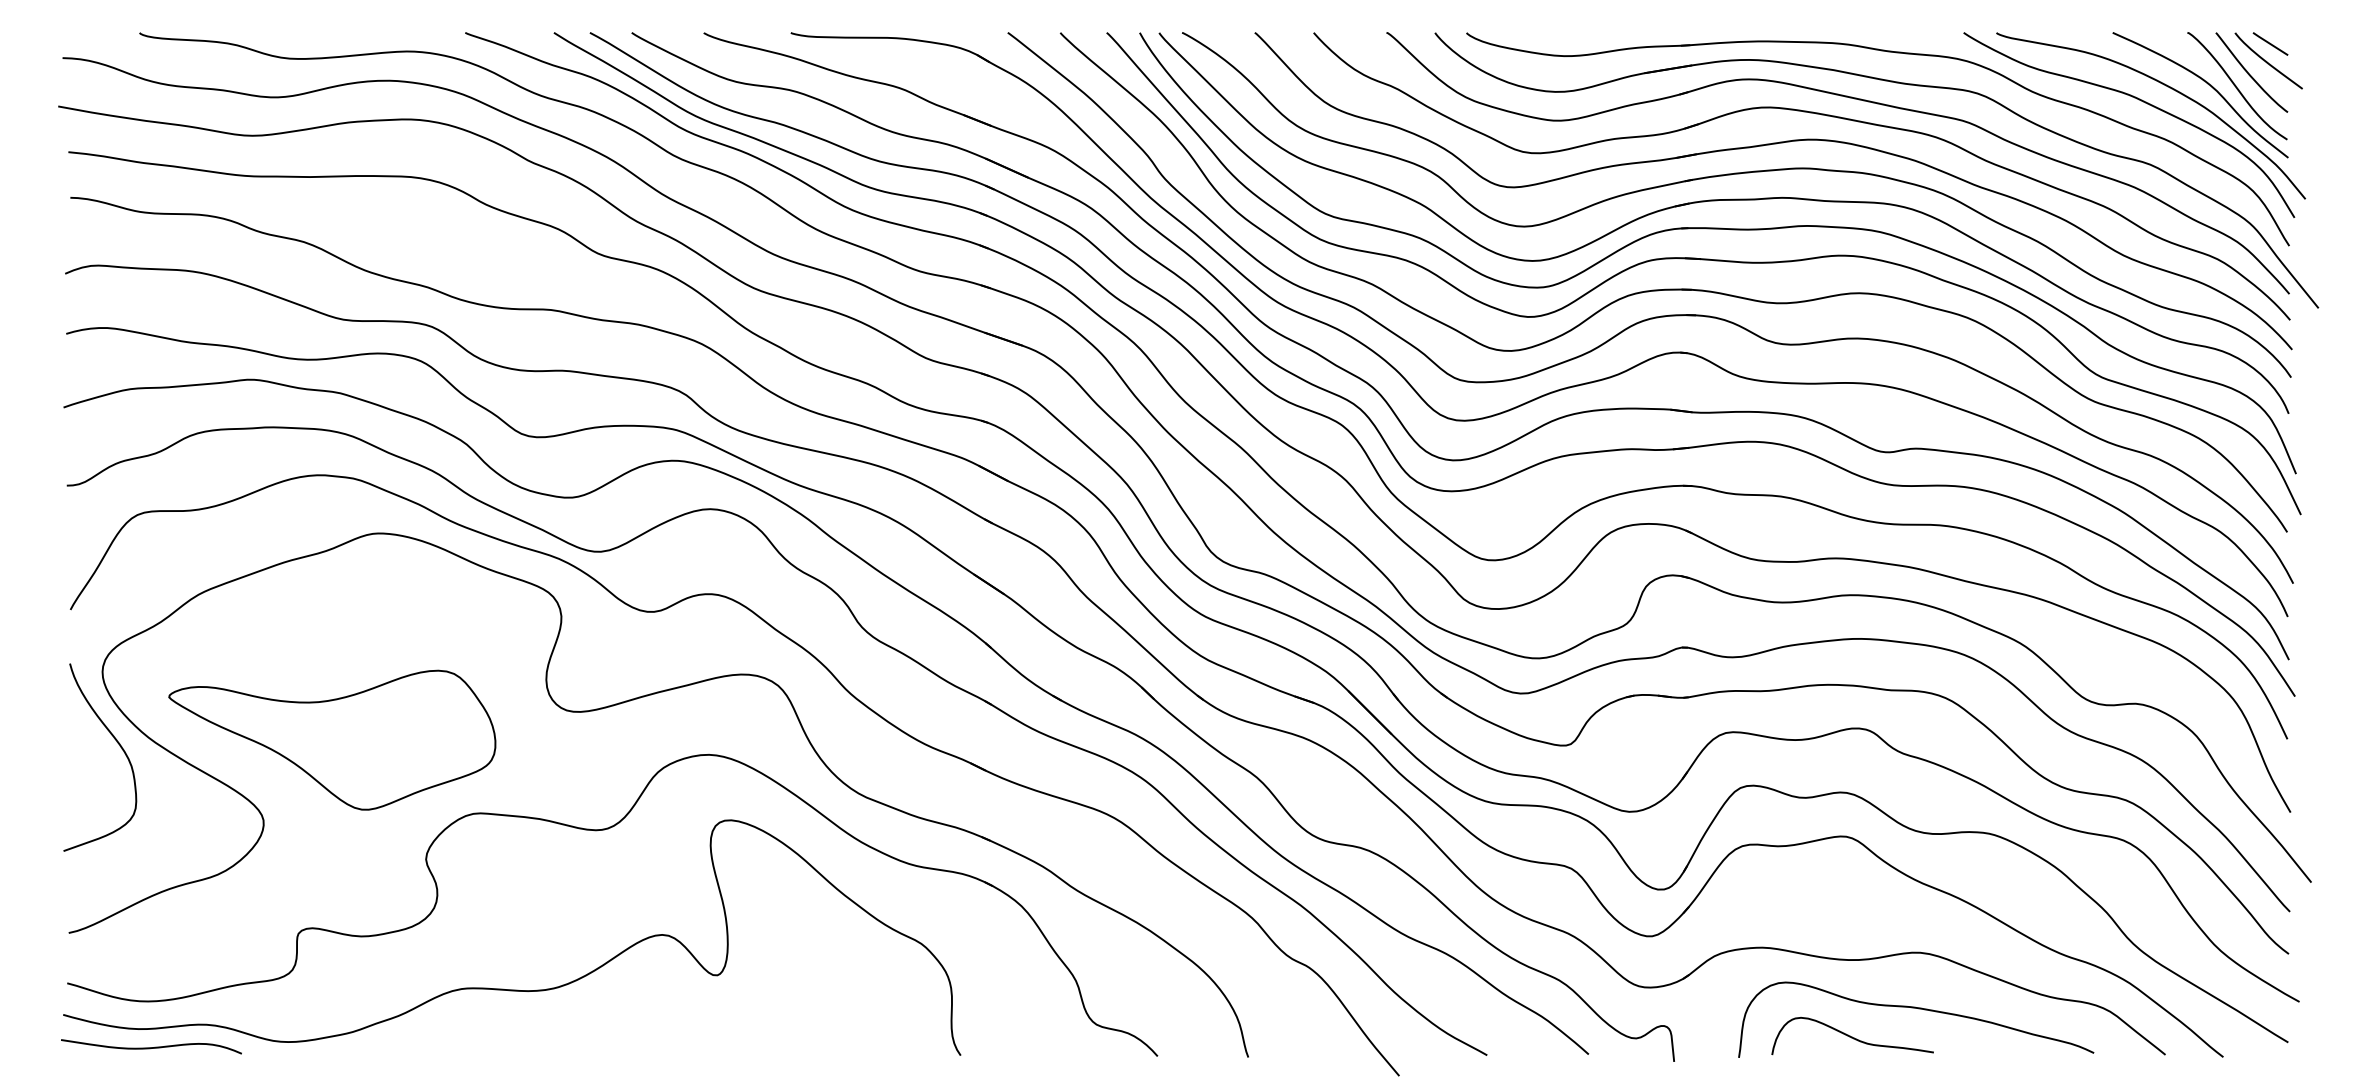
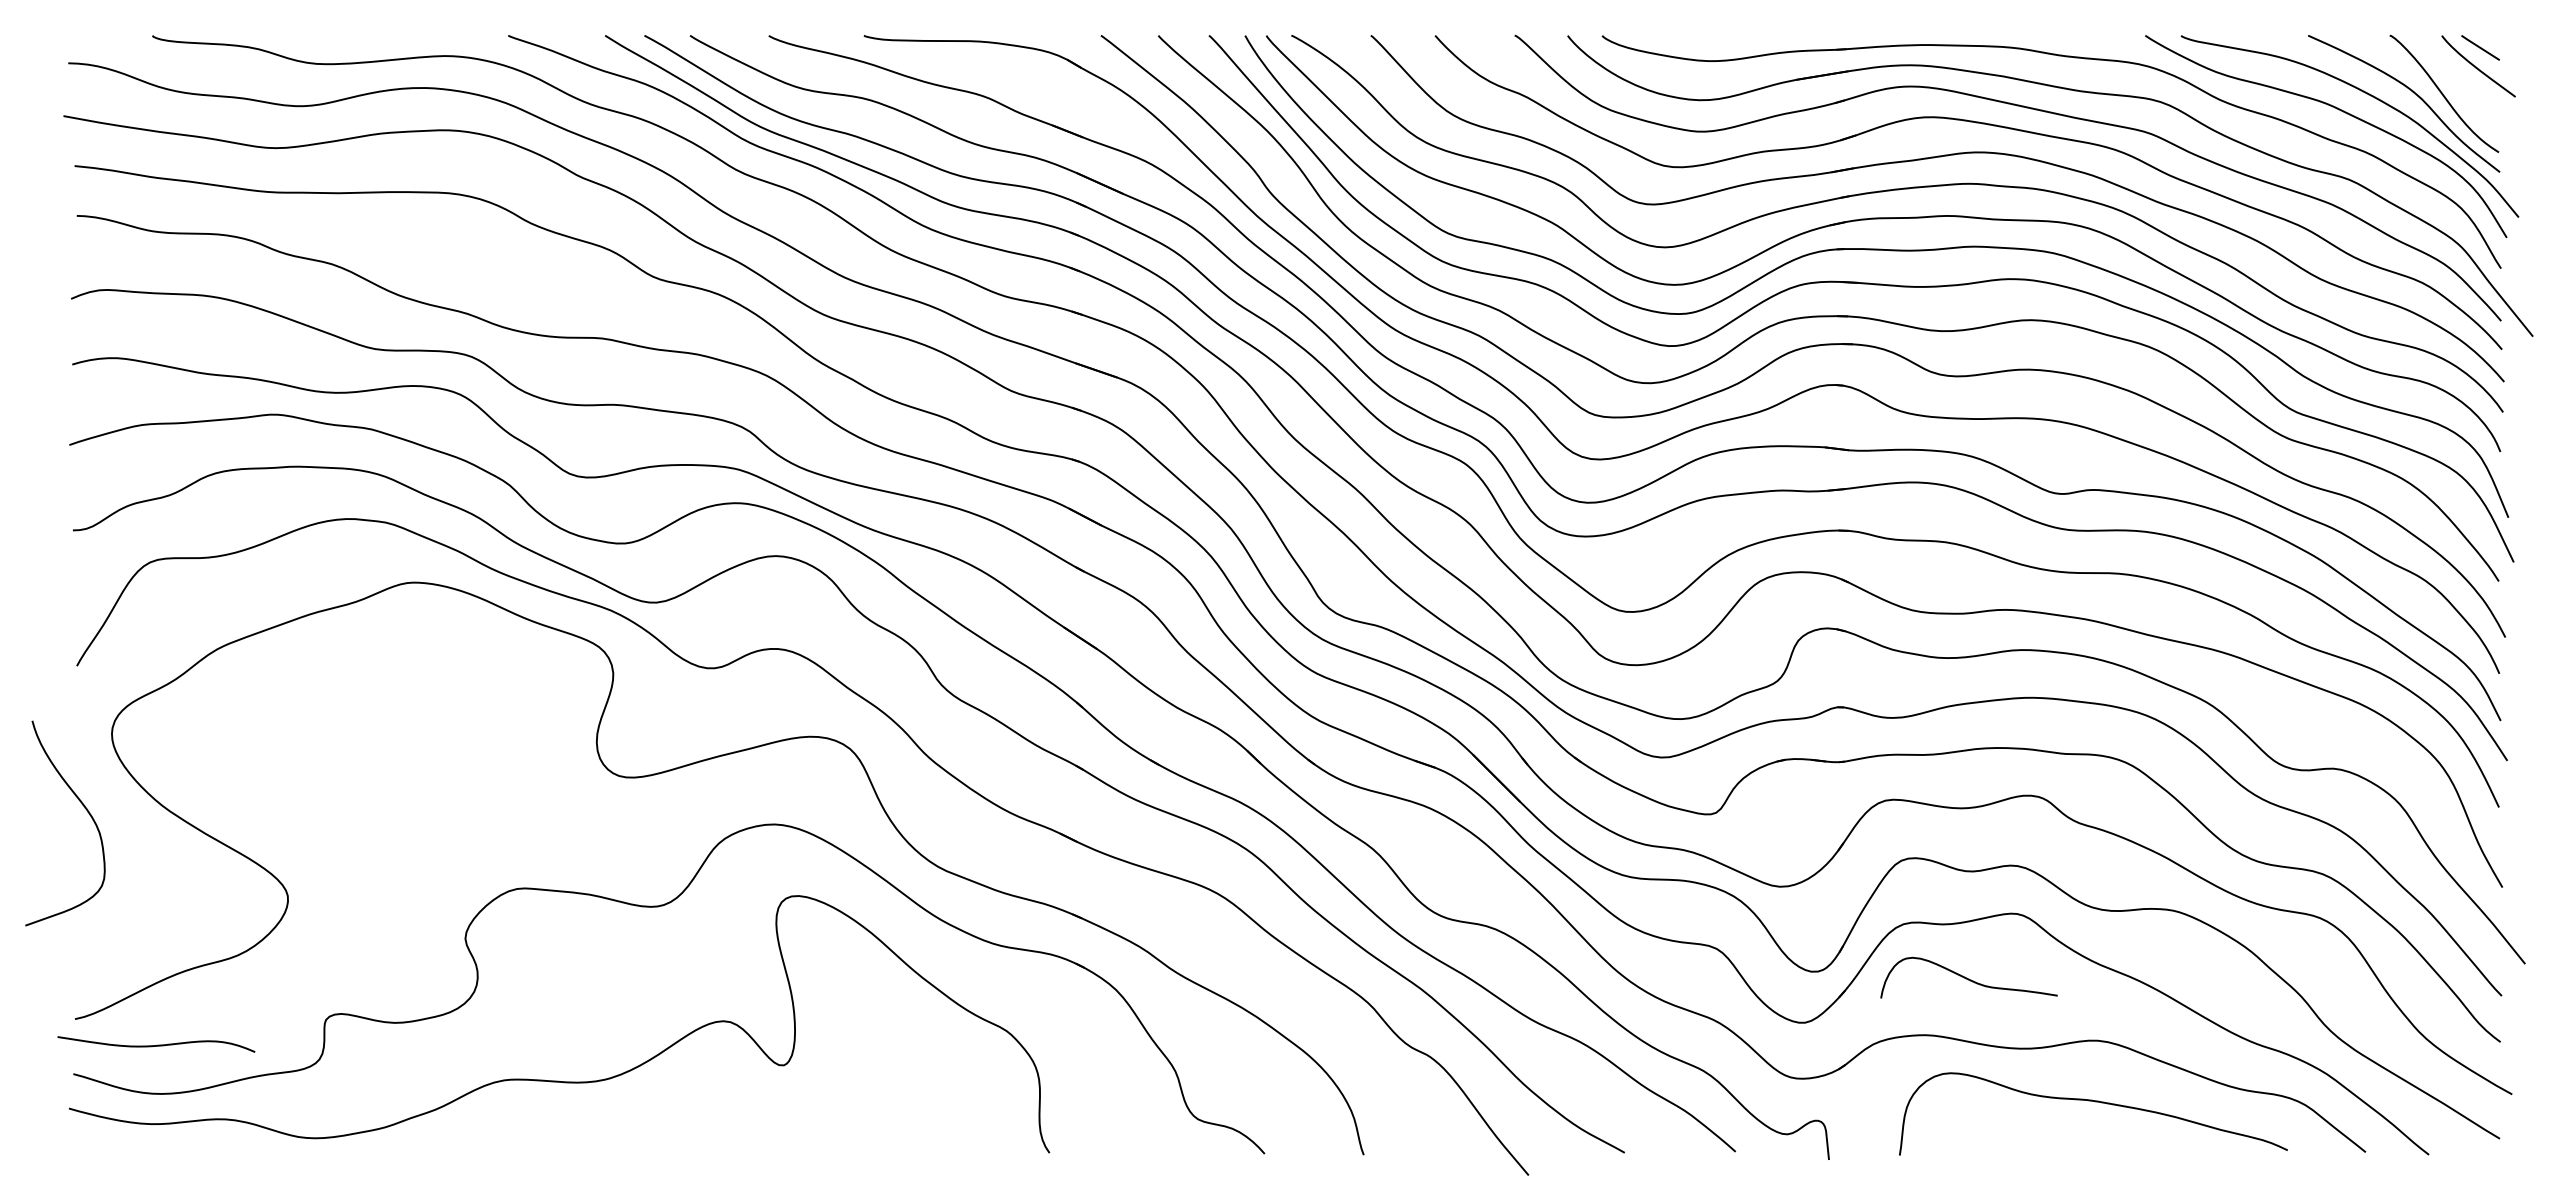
curve: (2249, 72) -> (2457, 79), removed
part: (331, 740) -> (362, 808), removed
curve: (117, 743) -> (84, 808), moved
curve: (1851, 1035) -> (1967, 977), moved
curve: (152, 1046) -> (157, 1044), moved

